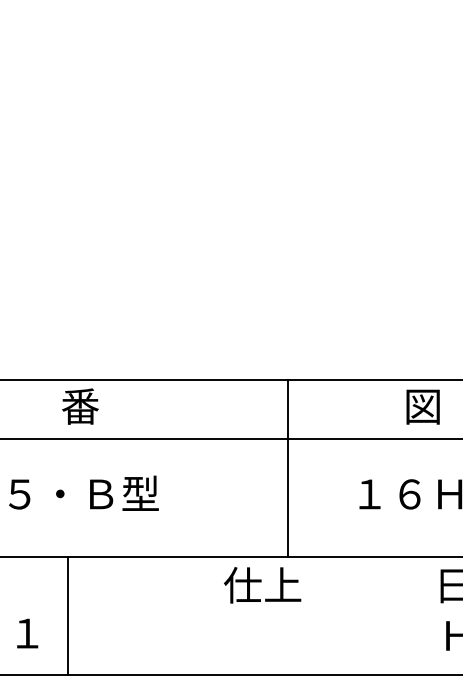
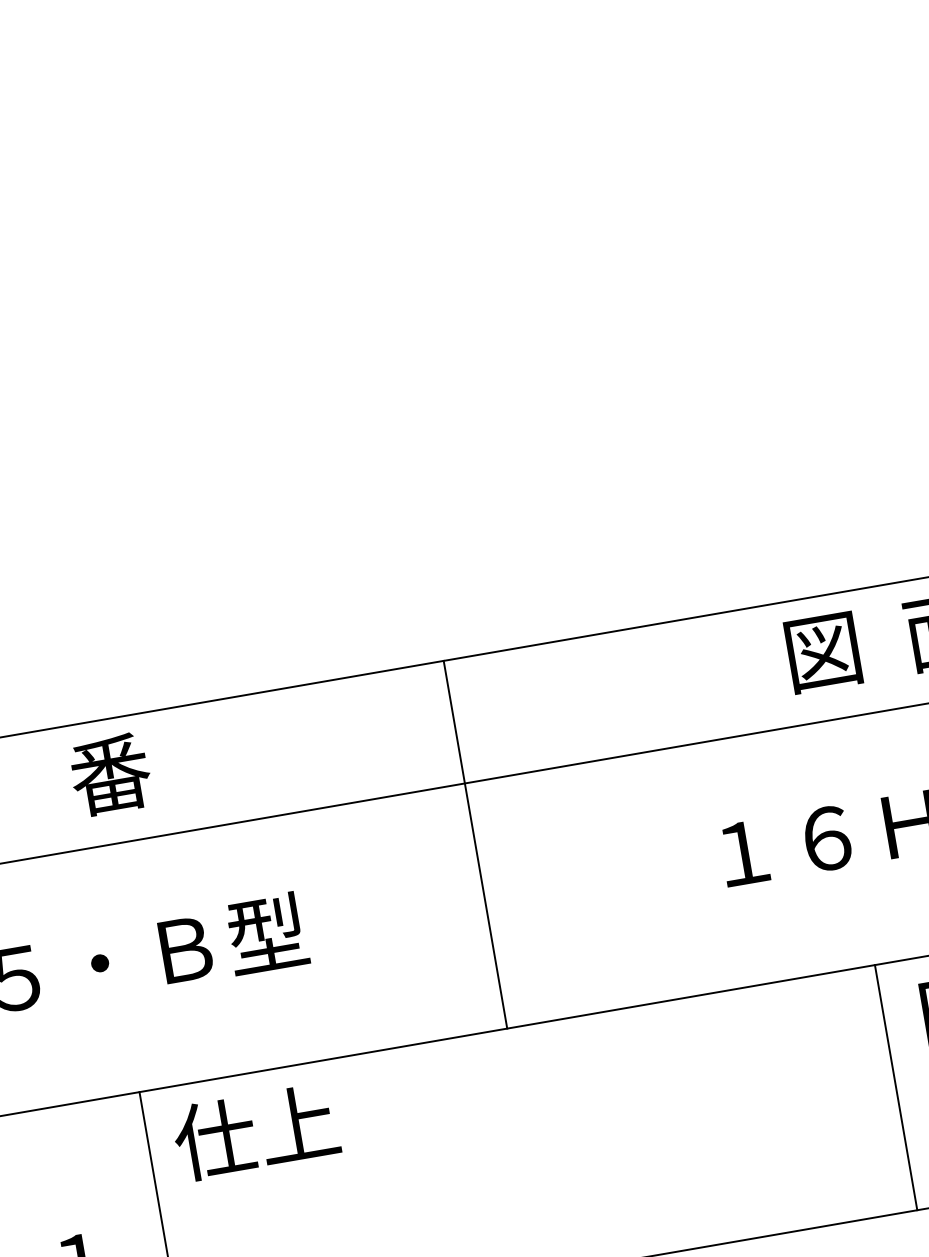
line: (288, 468) -> (476, 844), moved
text: (262, 585) -> (256, 1132), moved
line: (422, 616) -> (897, 1088), added

